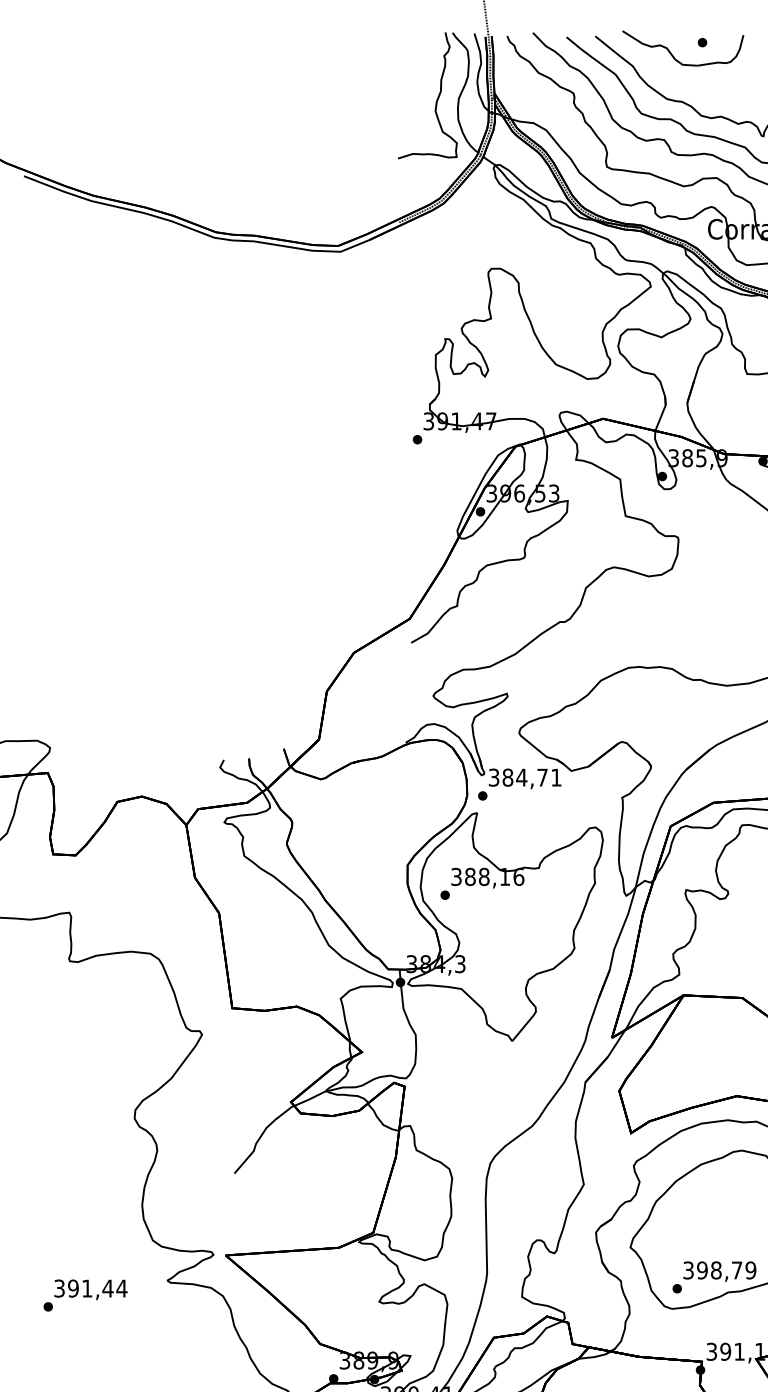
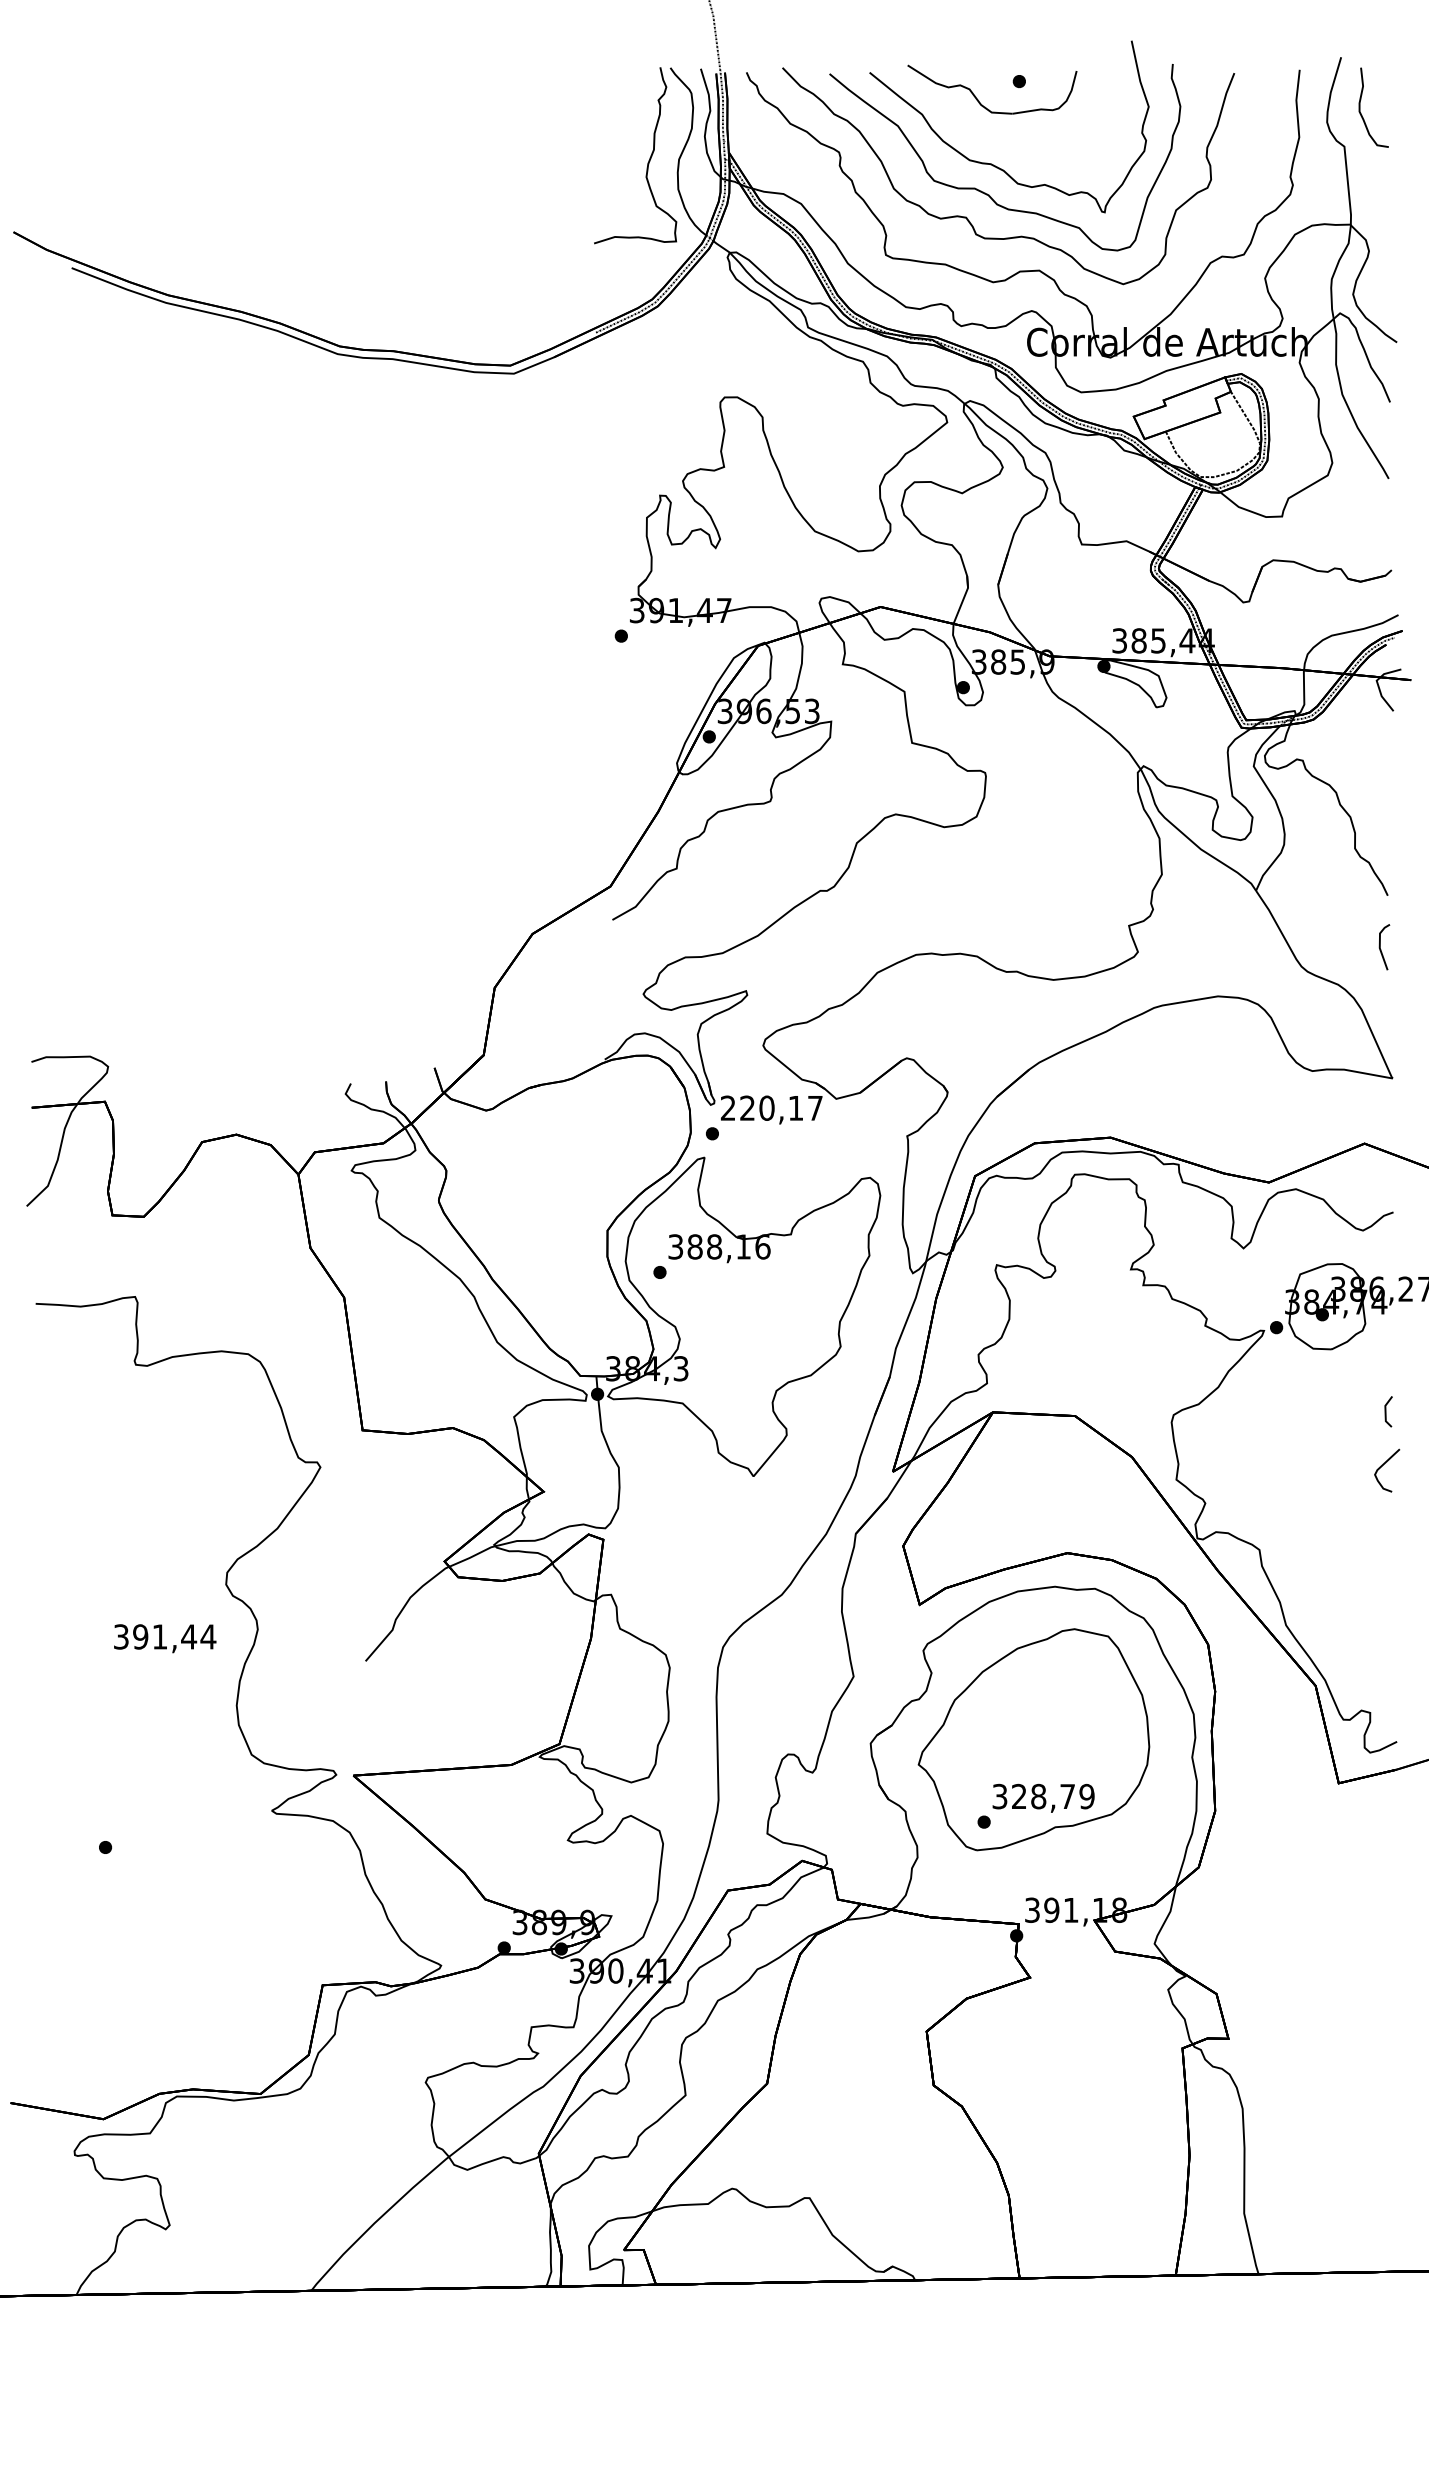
text: (525, 777) -> (771, 1107), 384,71 -> 220,17
text: (701, 1270) -> (1018, 1796), 398,79 -> 328,79
text: (91, 1289) -> (165, 1638), moved

